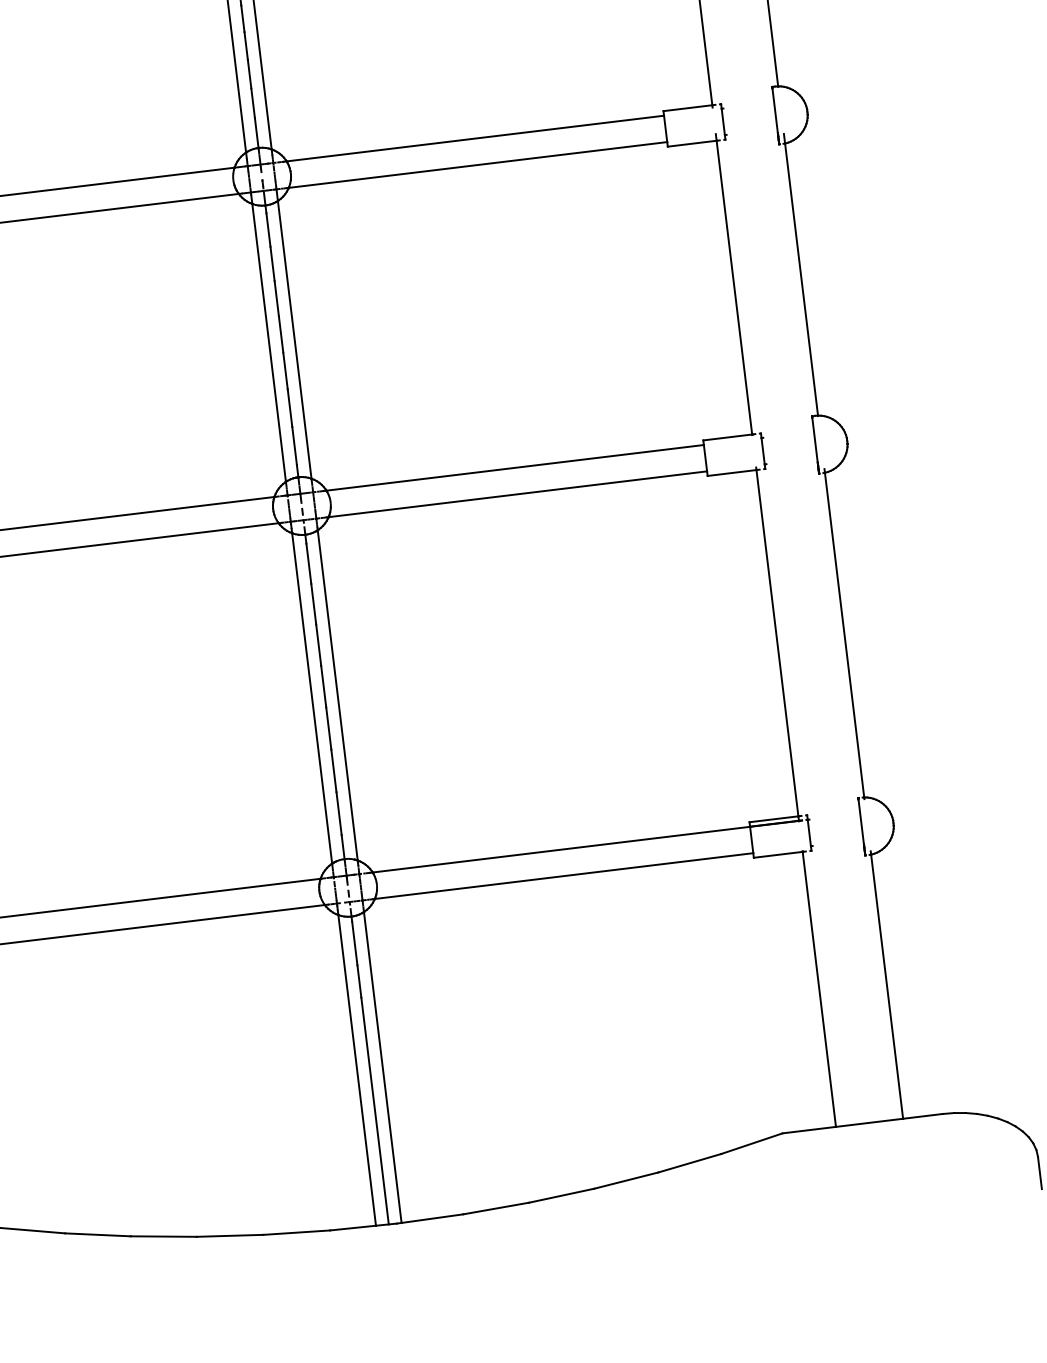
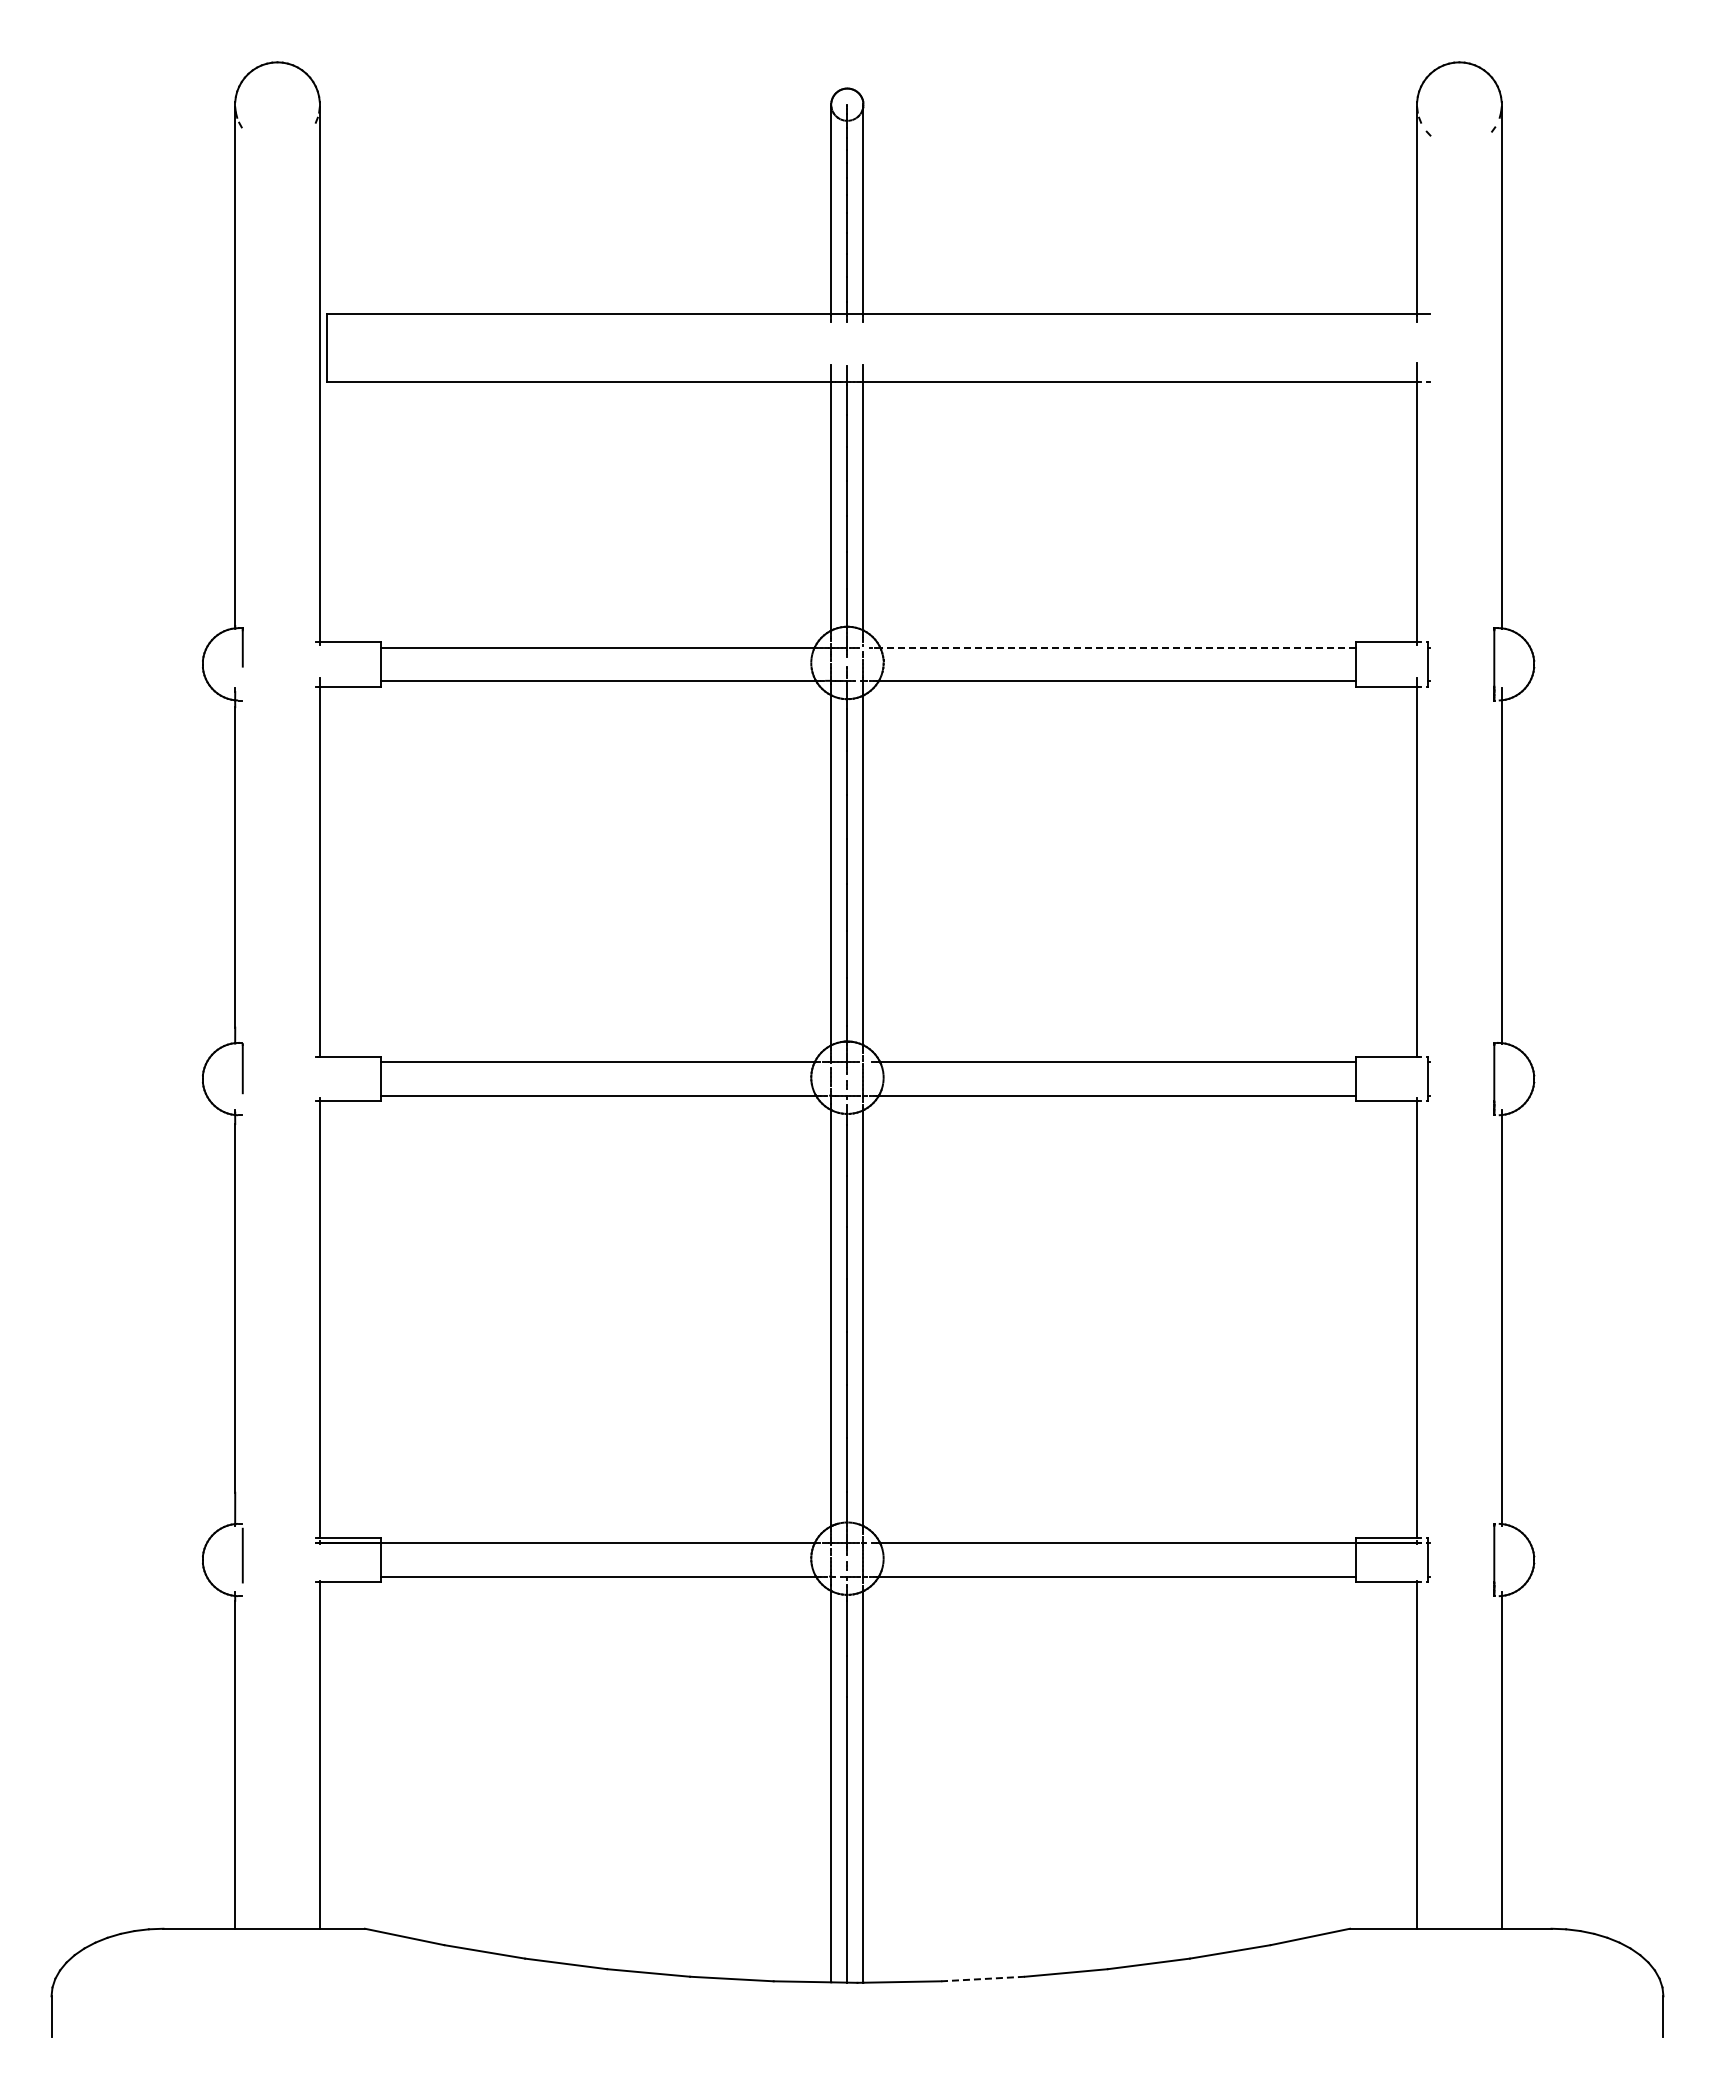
line: (474, 138) -> (1117, 647), solid -> dashed
line: (496, 1208) -> (983, 1979), solid -> dashed

